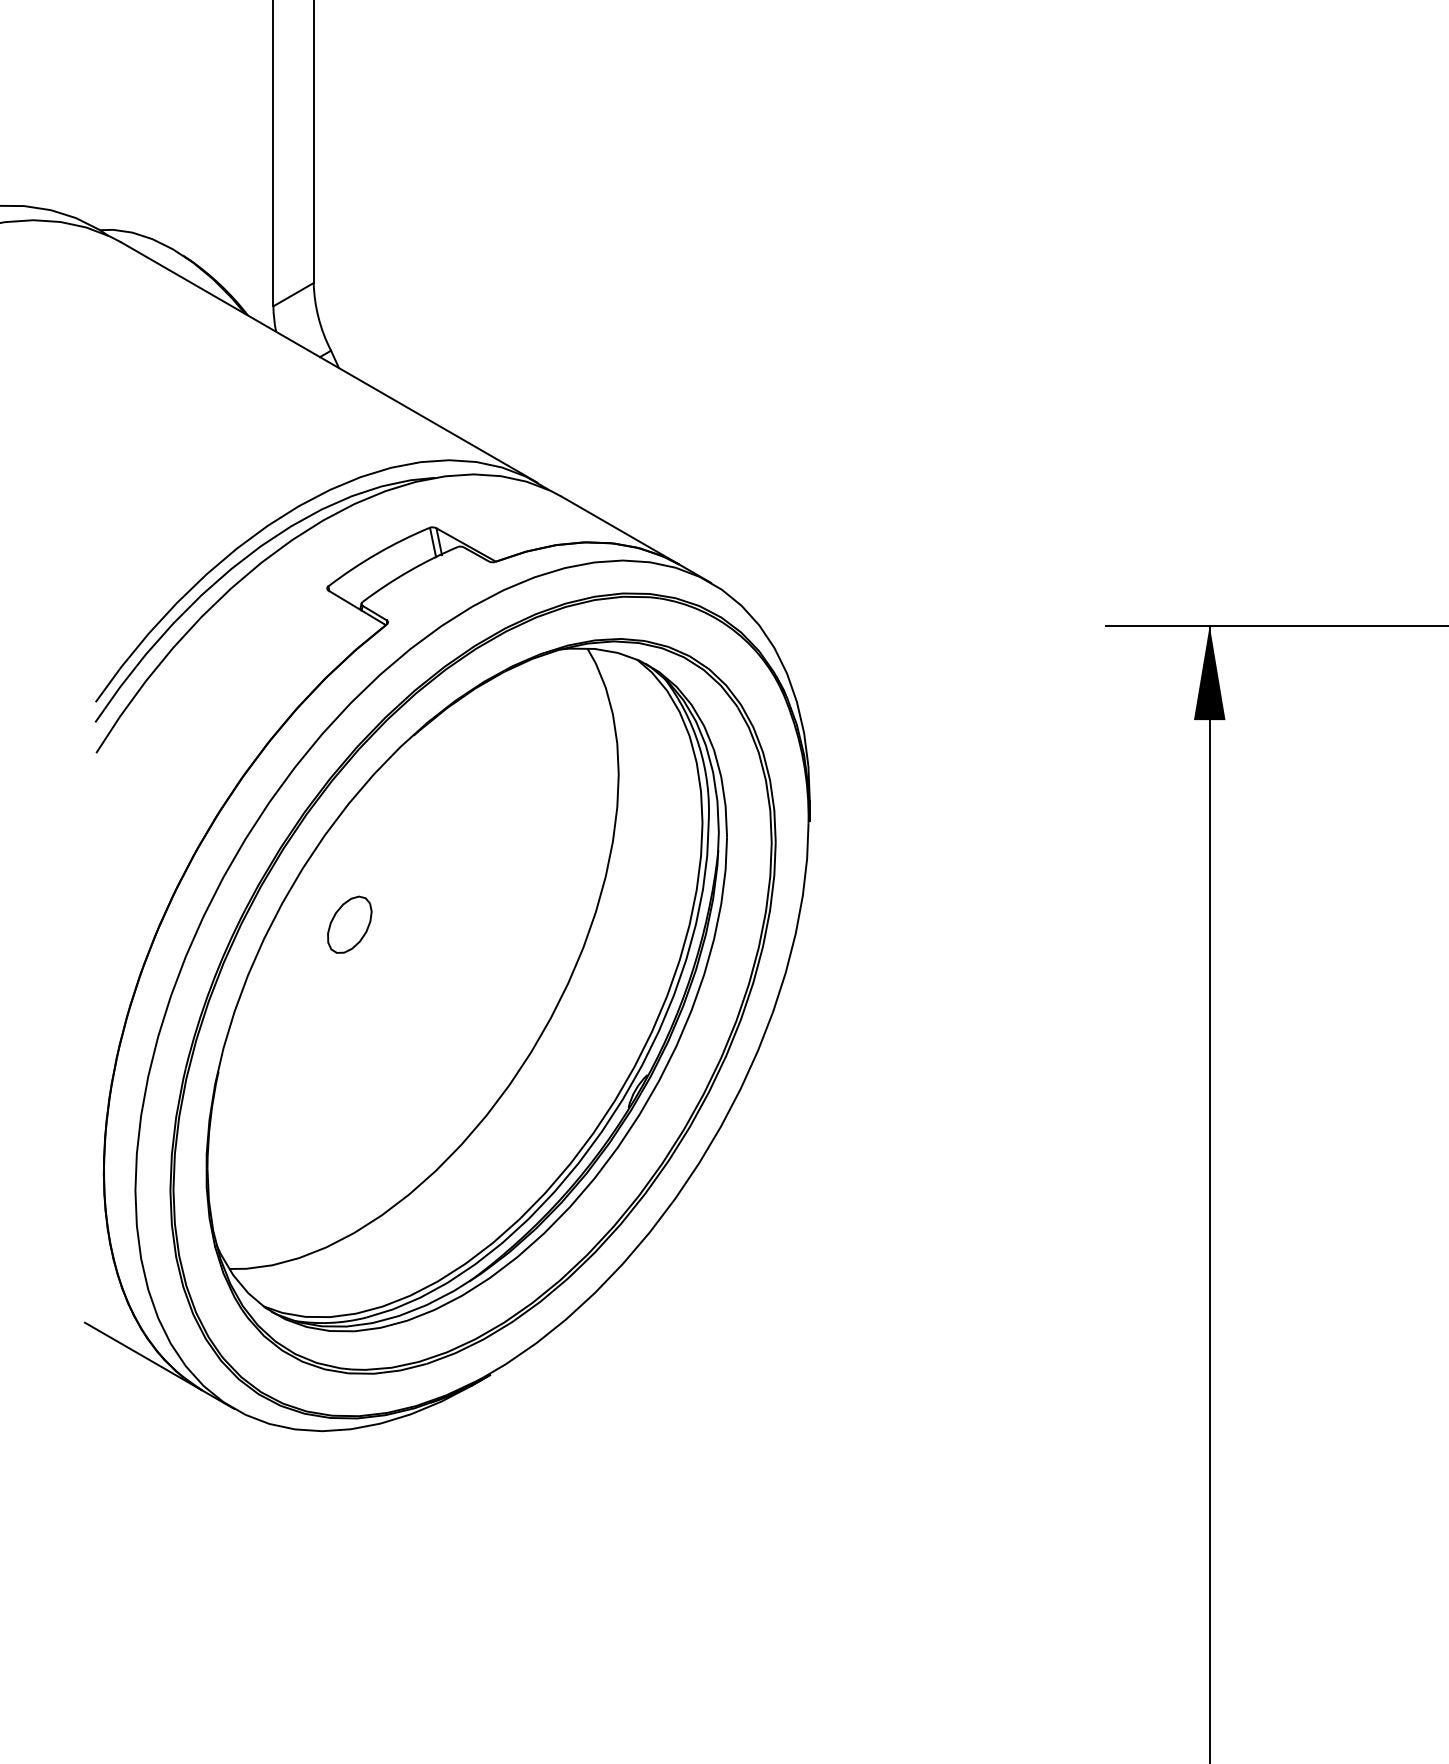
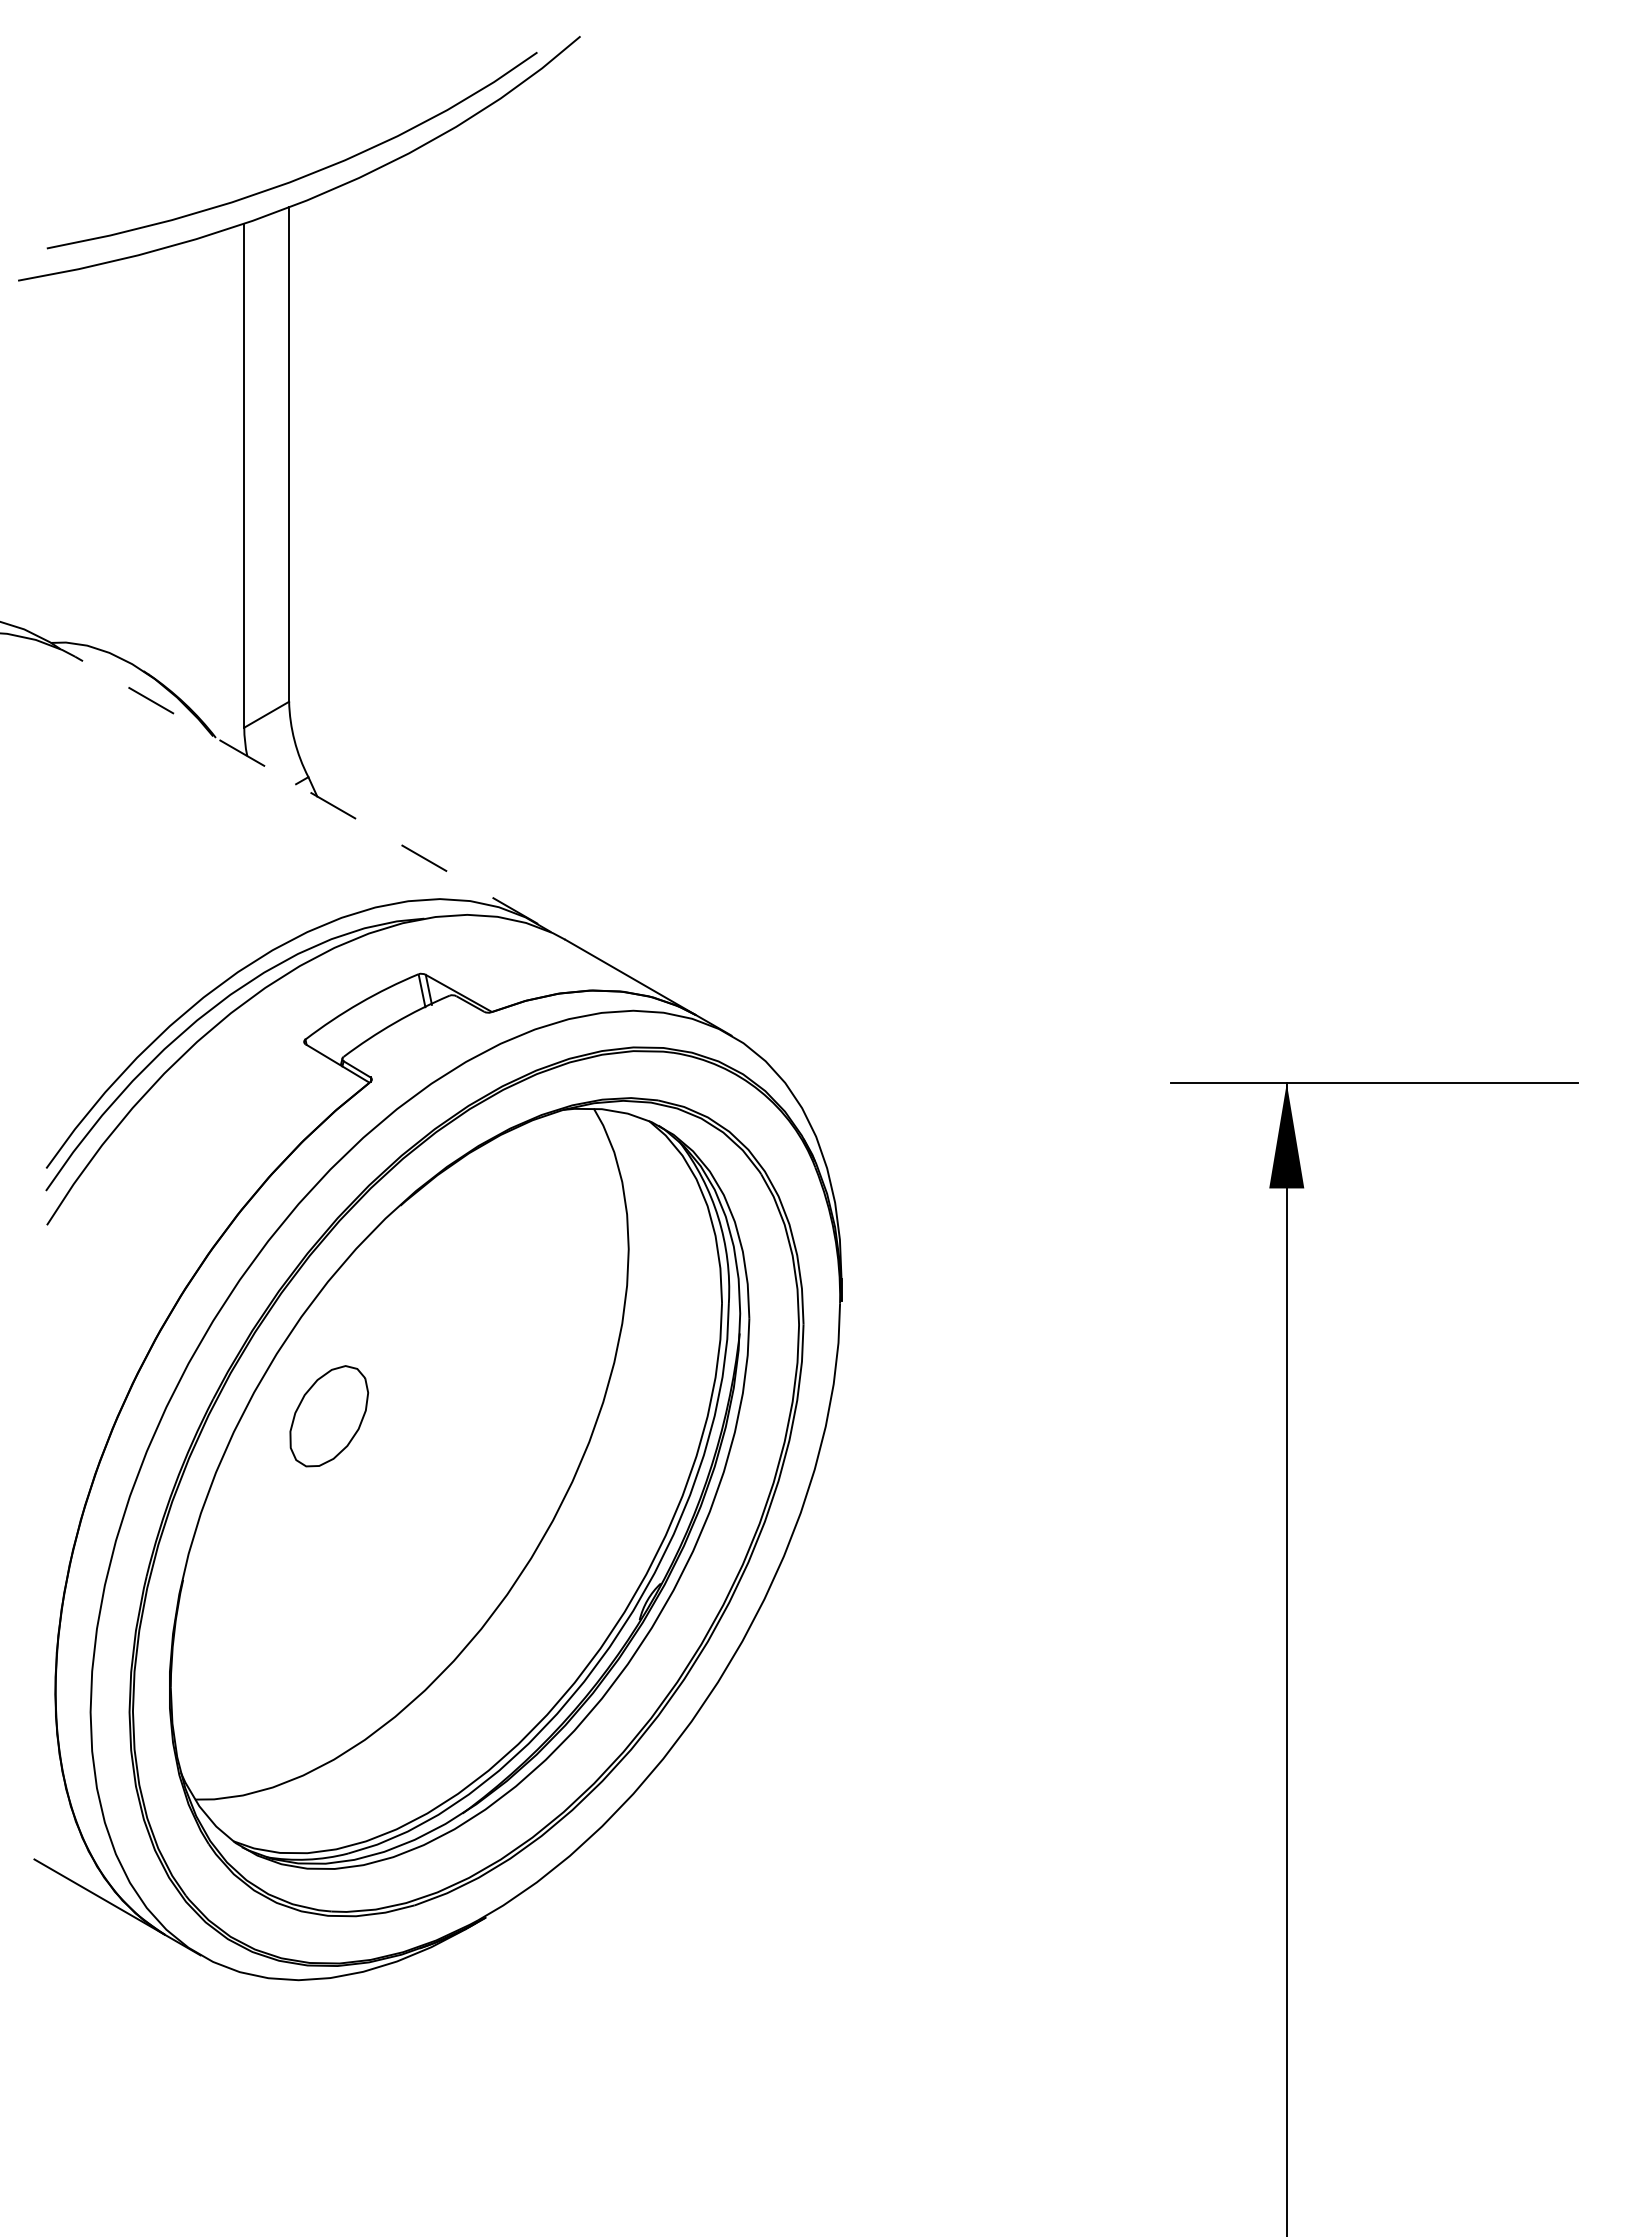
line: (329, 362) -> (306, 790), solid -> dashed
part: (349, 924) -> (329, 1416), size x1.6

